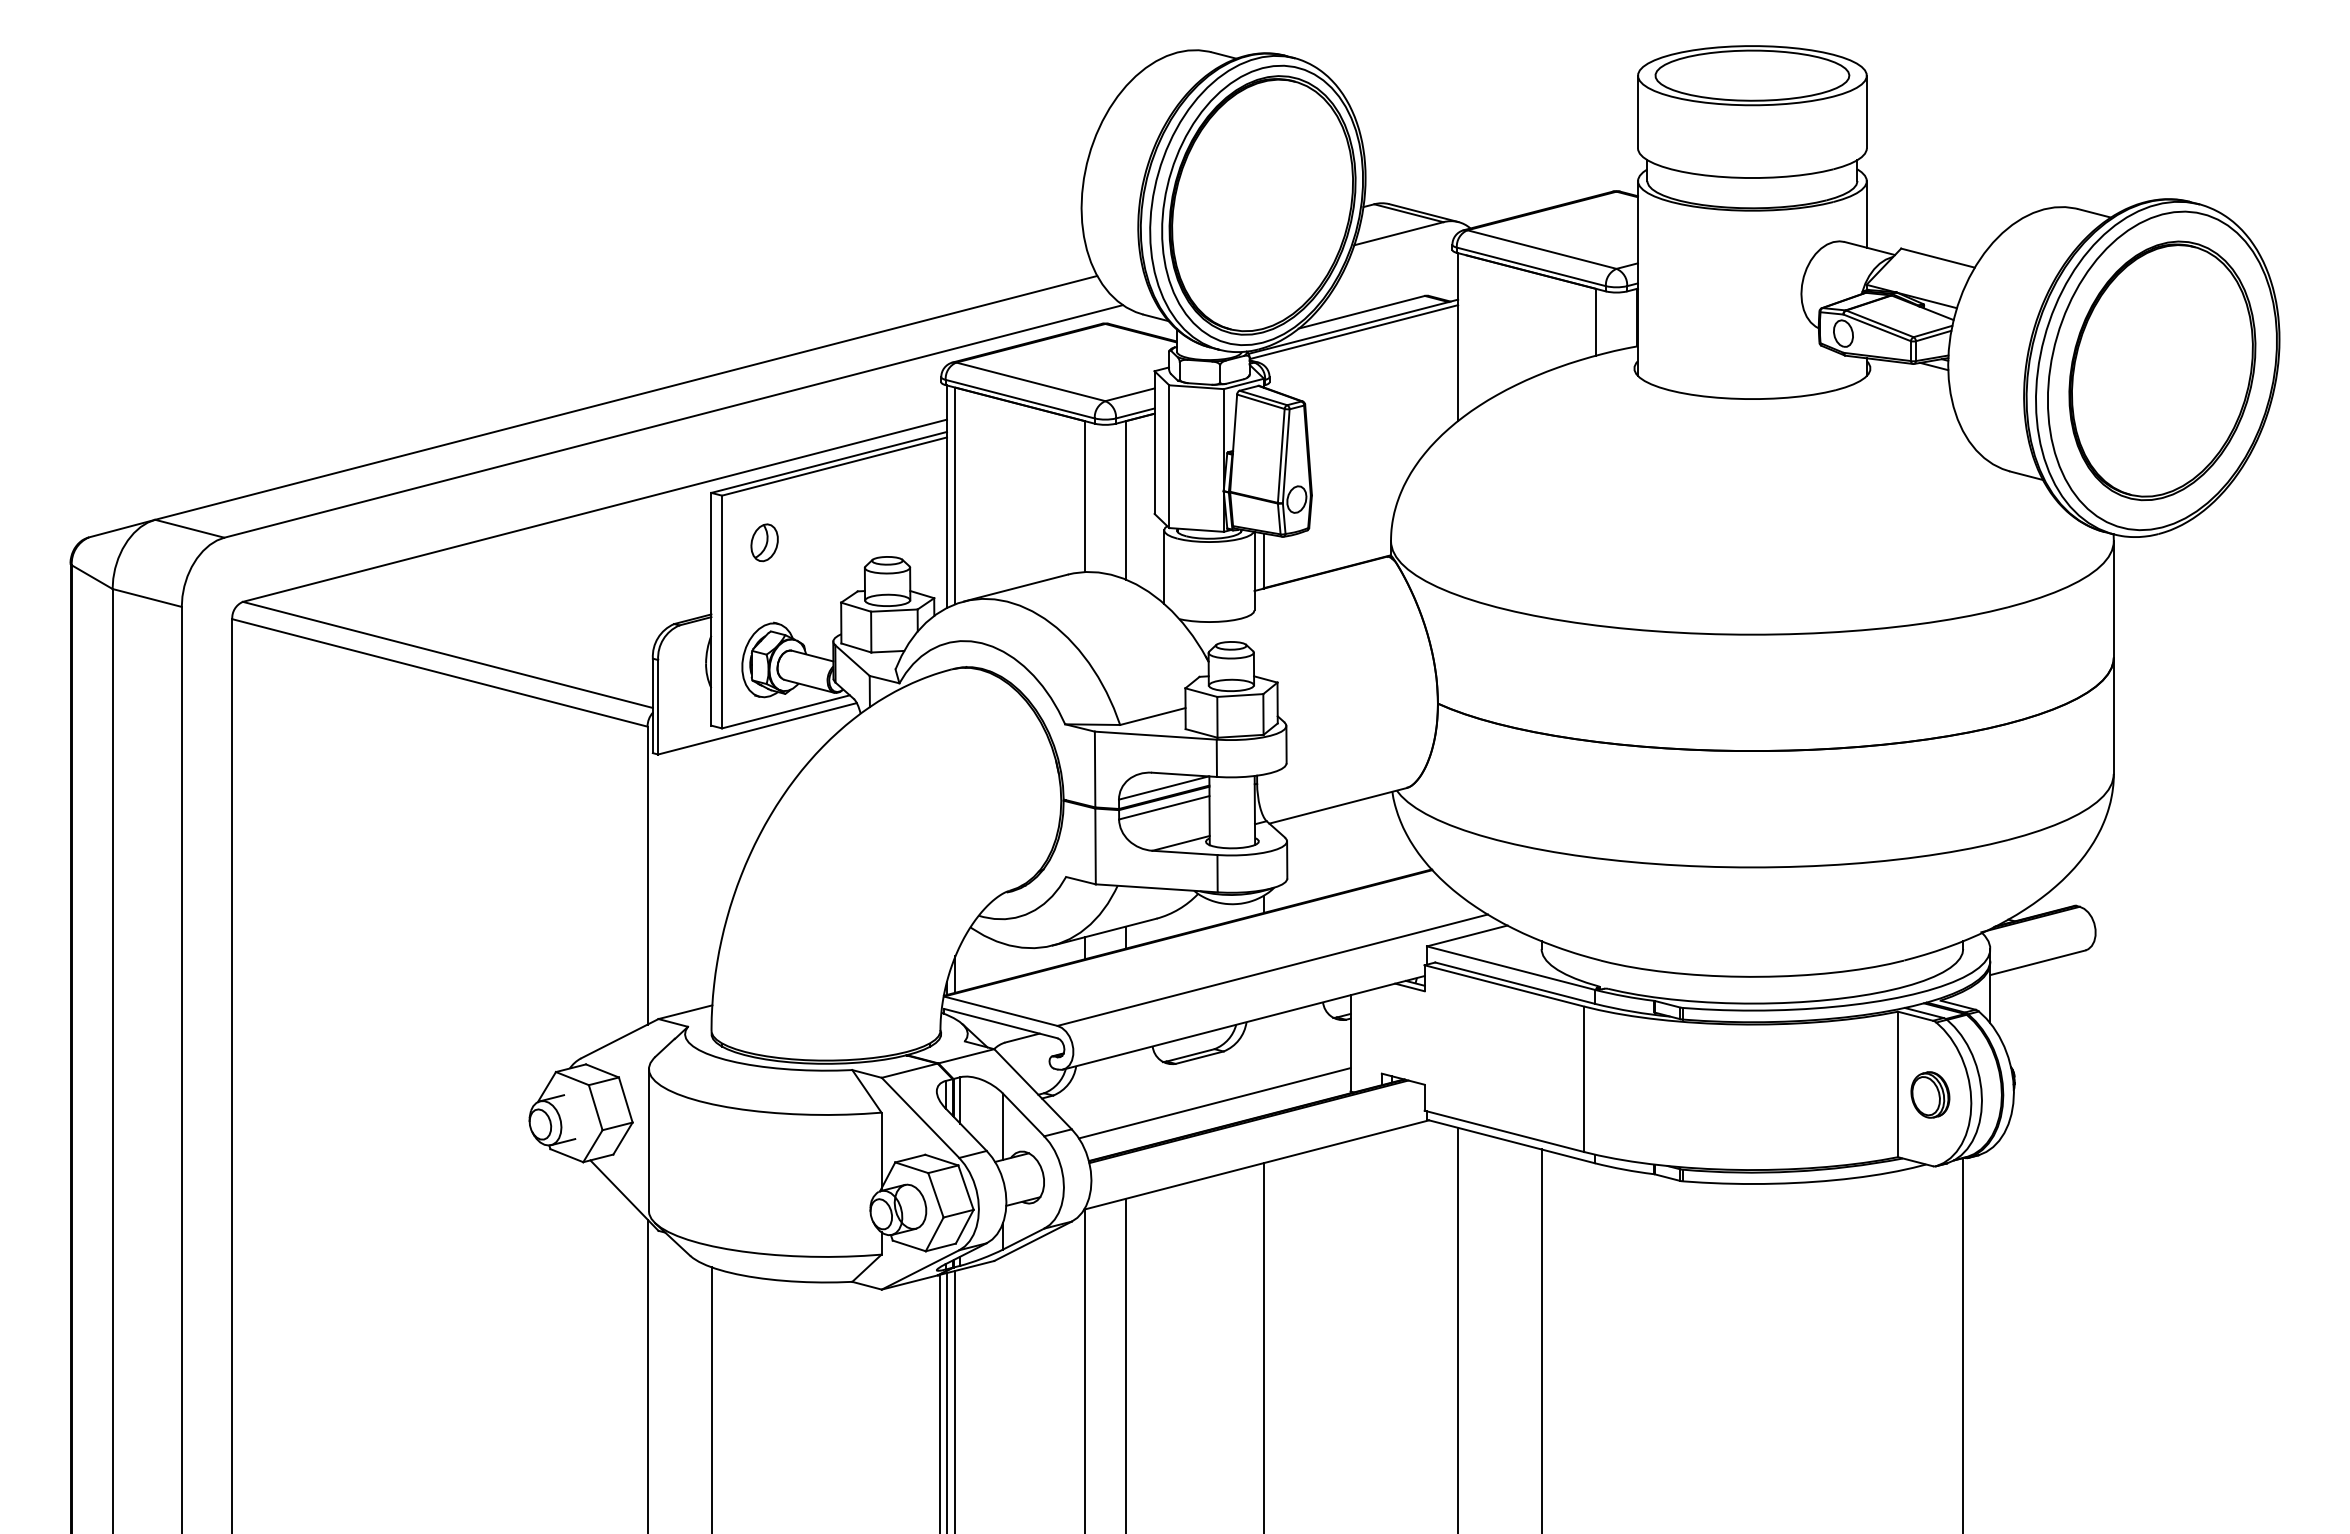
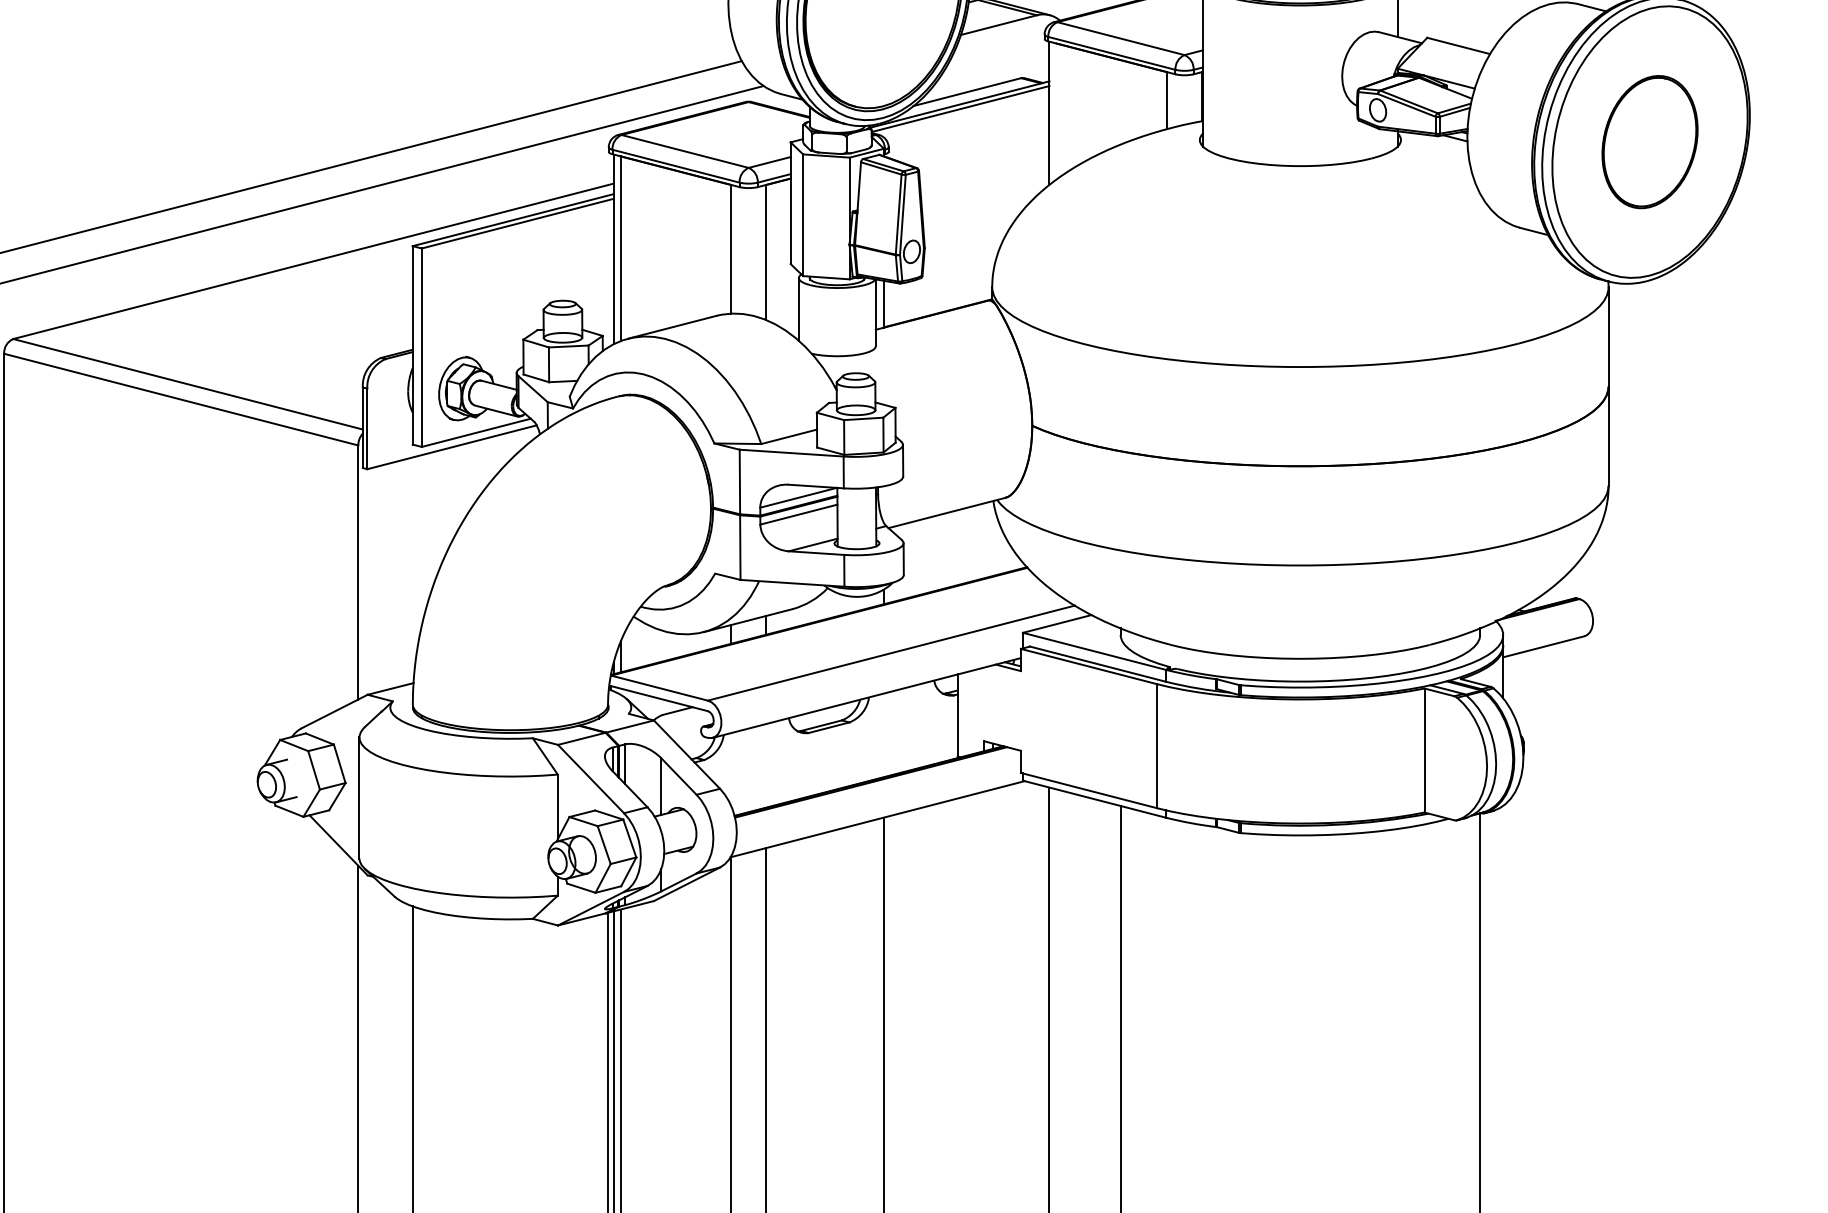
part: (2162, 370) -> (1650, 141), size x0.6
part: (764, 542) -> (458, 288), removed
part: (1930, 1094) -> (1452, 759), removed
line: (1214, 1103) -> (841, 766), removed

